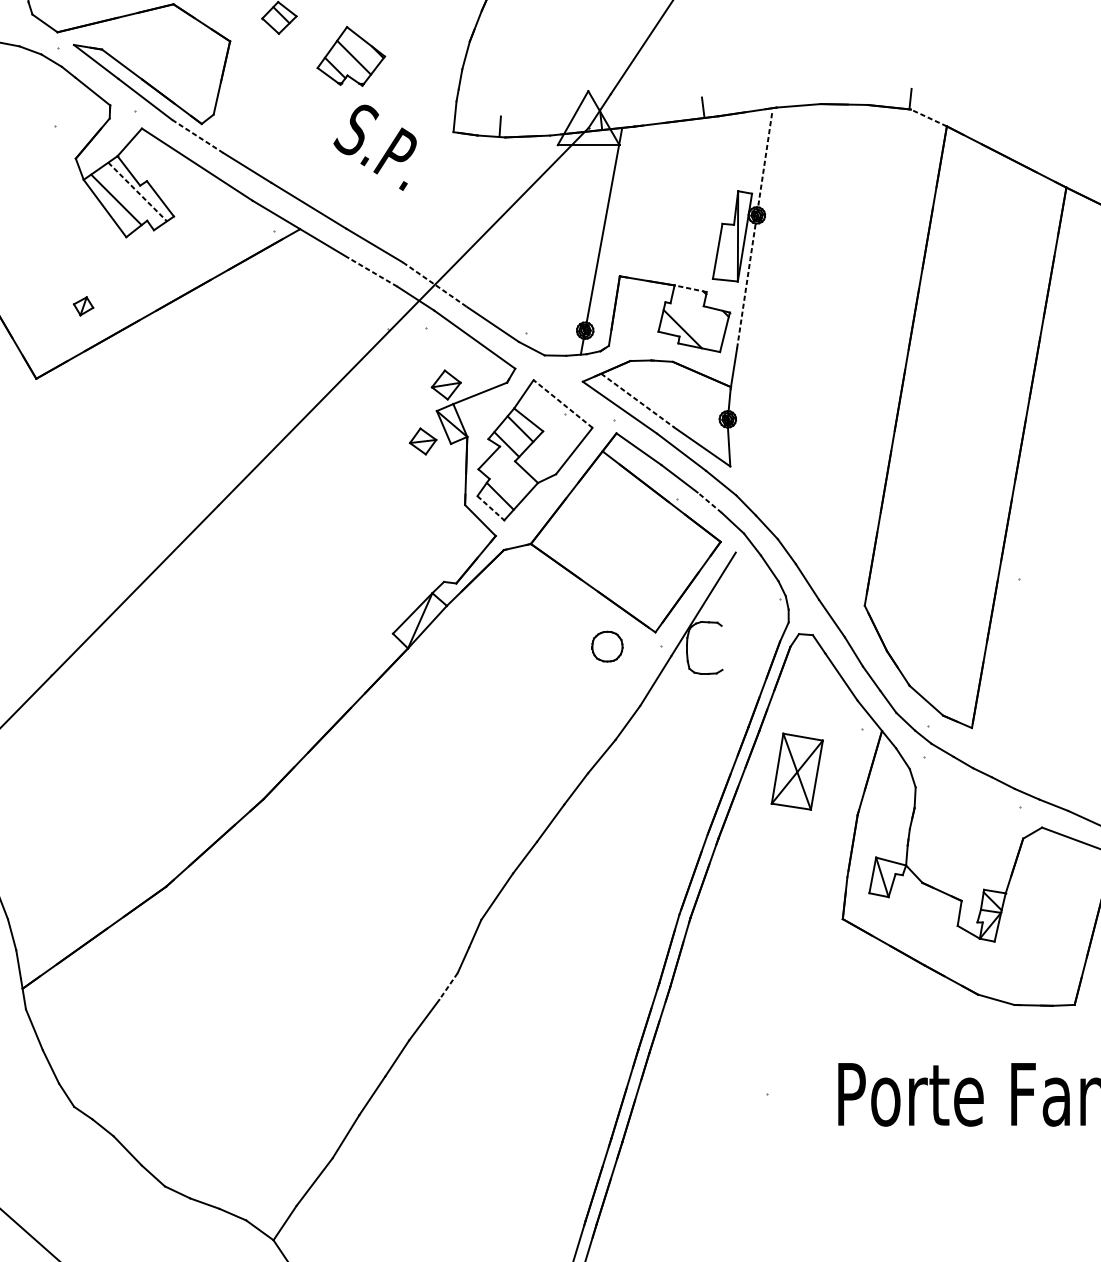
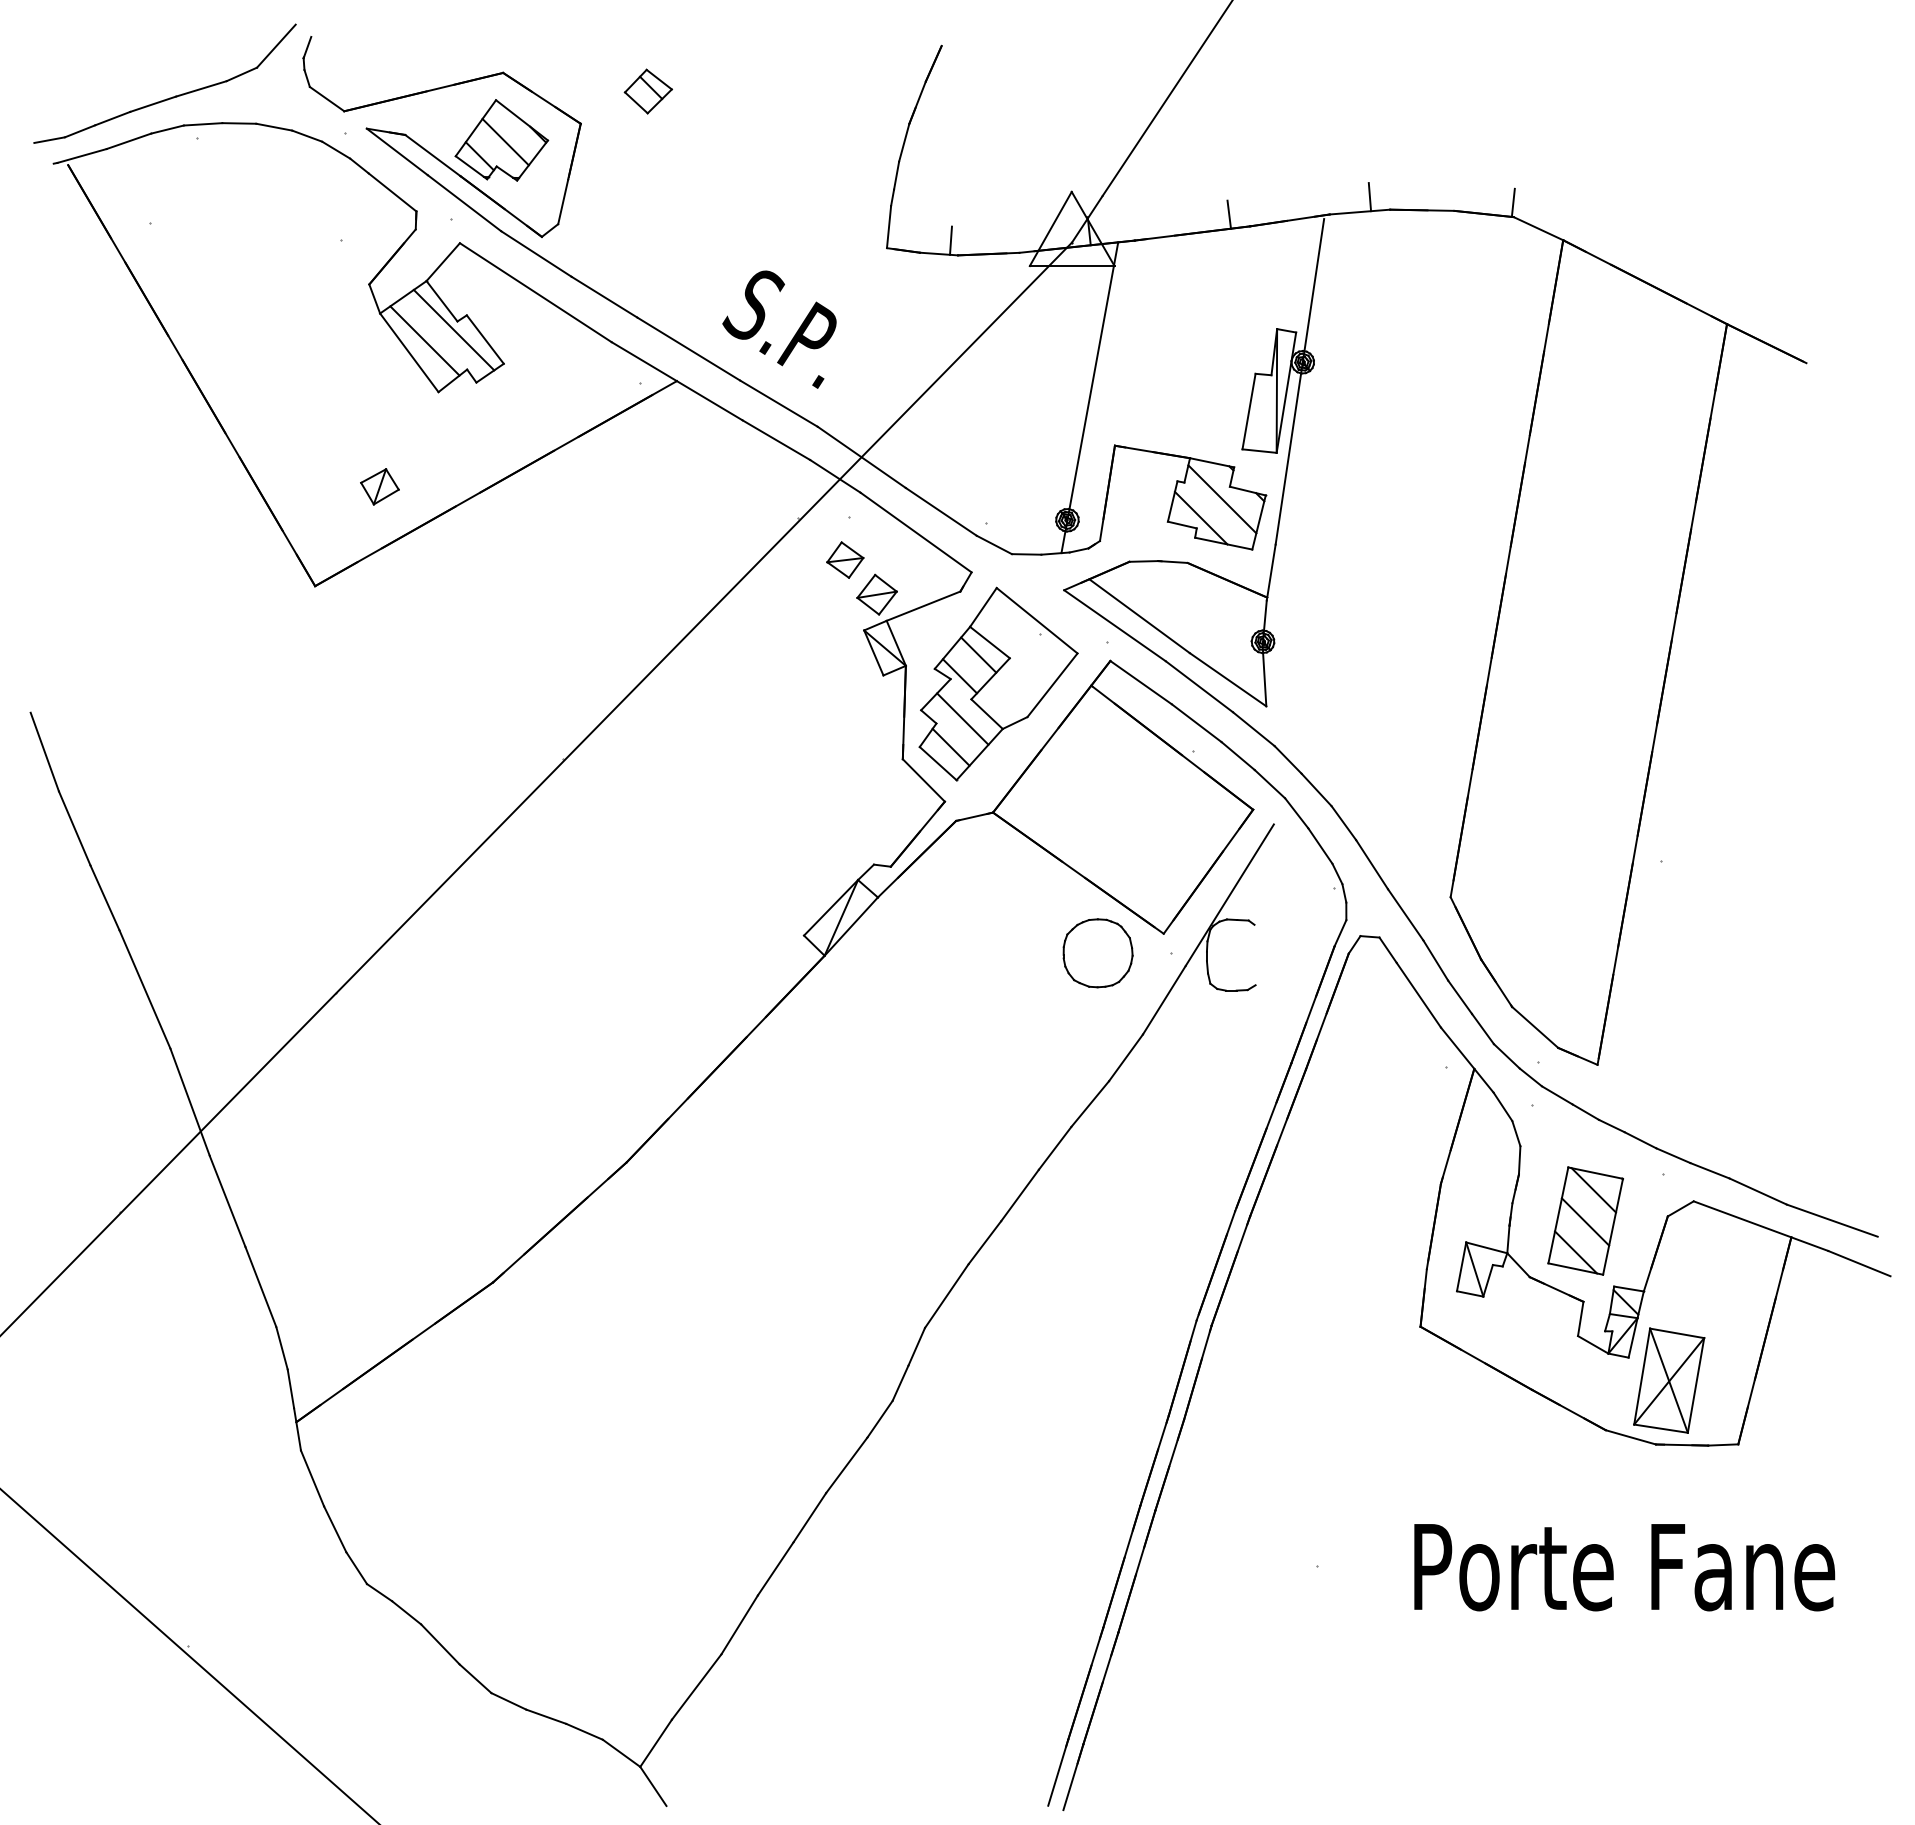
part: (351, 56) -> (501, 140), moved
line: (805, 95) -> (1369, 197), added
line: (928, 117) -> (1538, 228), dashed -> solid
line: (197, 136) -> (536, 254), dashed -> solid
text: (375, 147) -> (779, 329), moved
line: (137, 192) -> (454, 330), dashed -> solid
line: (754, 229) -> (1299, 381), dashed -> solid
line: (372, 271) -> (775, 439), dashed -> solid
line: (434, 284) -> (861, 457), dashed -> solid
line: (691, 288) -> (1212, 462), dashed -> solid
part: (83, 306) -> (379, 486), size x1.43
line: (698, 315) -> (1222, 499), added
line: (638, 400) -> (1140, 616), dashed -> solid
line: (563, 403) -> (1037, 620), dashed -> solid
part: (423, 441) -> (845, 559), moved
line: (508, 475) -> (962, 718), added
line: (709, 503) -> (1238, 756), dashed -> solid
line: (491, 508) -> (938, 763), dashed -> solid
part: (607, 646) -> (1097, 953), size x1.67
part: (797, 771) -> (1669, 1380), moved
part: (963, 841) -> (1585, 1220), added
line: (448, 986) -> (879, 1419), dashed -> solid

